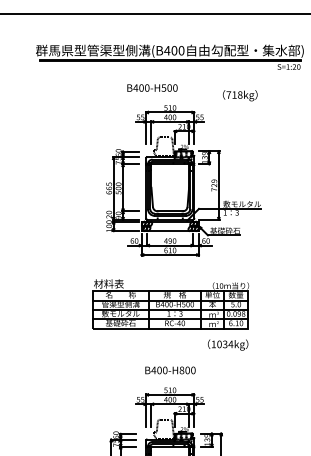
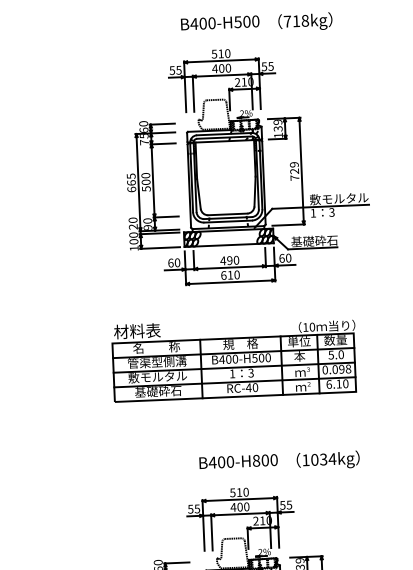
text: (152, 87) -> (220, 22), moved
text: (240, 95) -> (305, 21), moved
text: (228, 344) -> (328, 459), moved

